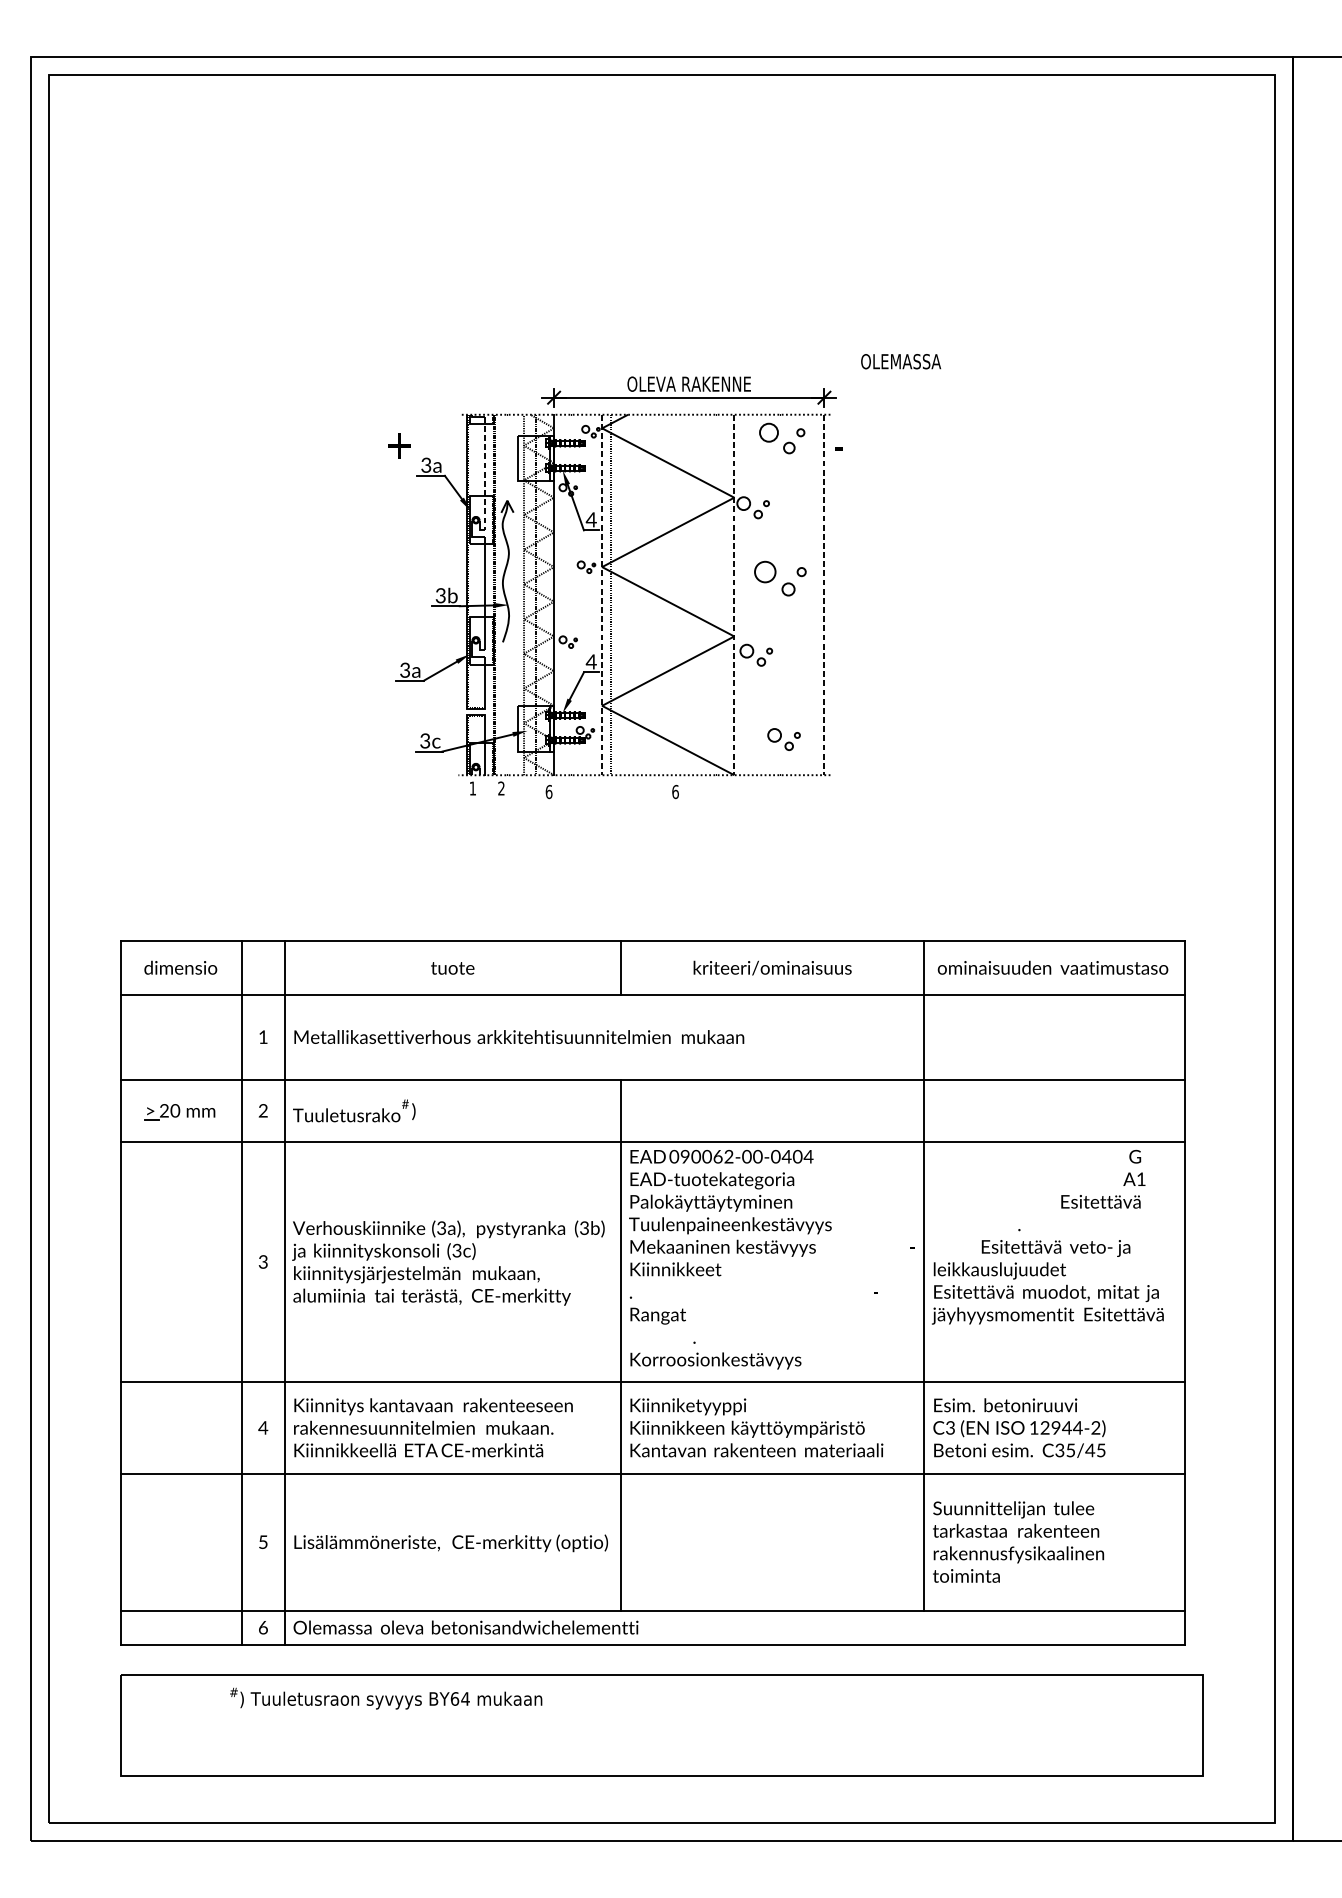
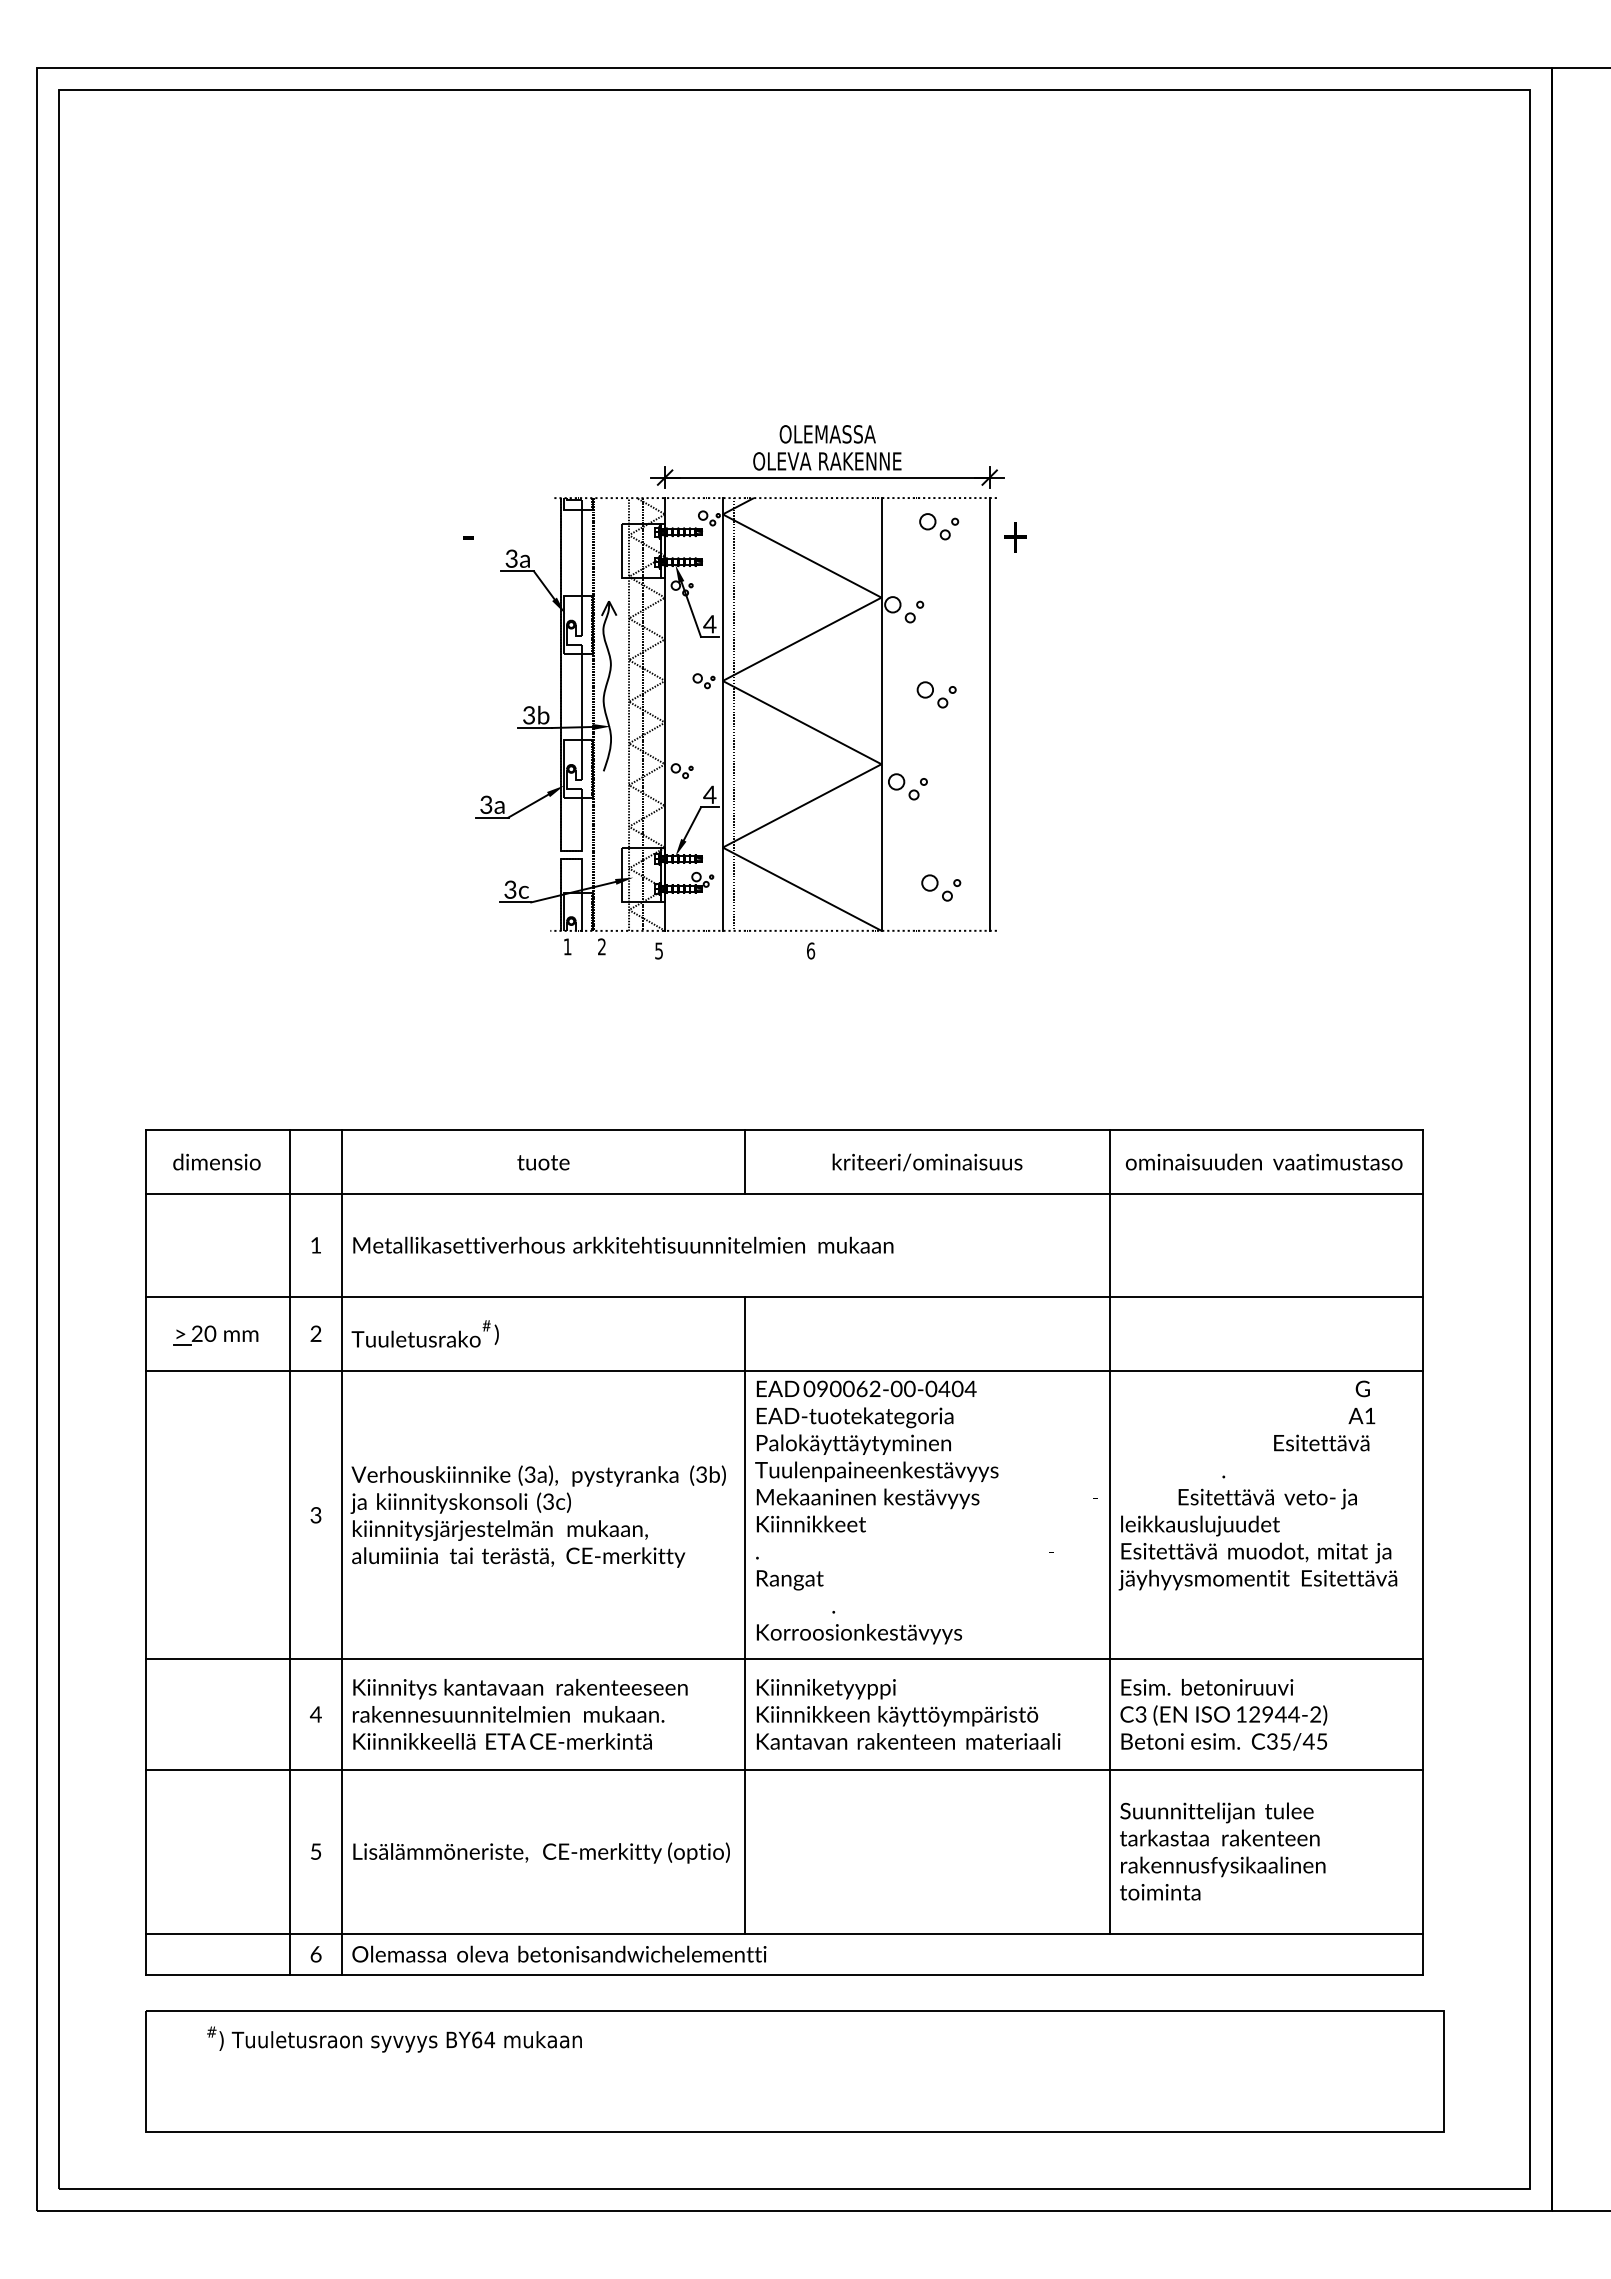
text: (900, 361) -> (827, 434), moved
part: (782, 438) -> (939, 526), size x0.71
text: (397, 445) -> (477, 535), + -> -
text: (845, 447) -> (1014, 537), - -> +
line: (485, 473) -> (582, 568), dashed -> solid
part: (780, 578) -> (936, 694), size x0.62
line: (601, 595) -> (722, 714), dashed -> solid
line: (734, 595) -> (881, 714), dashed -> solid
line: (824, 595) -> (989, 714), dashed -> solid
text: (549, 791) -> (659, 950), 6 -> 5
text: (386, 1698) -> (394, 2039), moved

